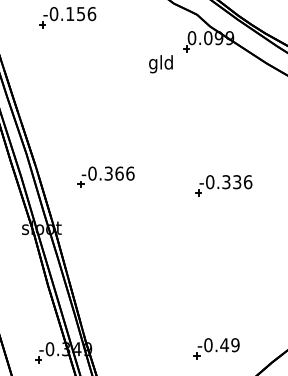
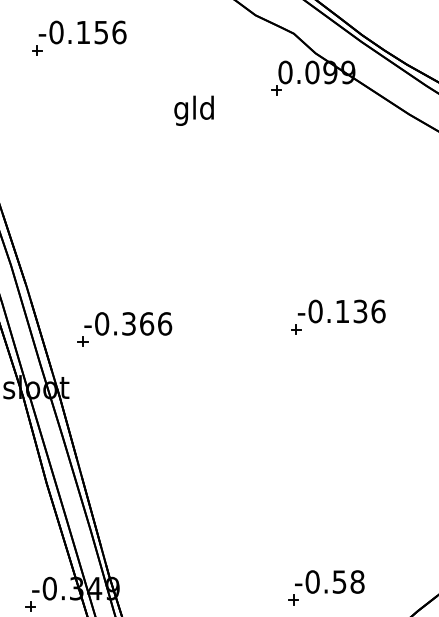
text: (160, 64) -> (193, 111), moved
part: (105, 176) -> (123, 328), moved
text: (226, 182) -> (342, 312), -0.336 -> -0.136
text: (229, 345) -> (347, 582), -0.49 -> -0.58

